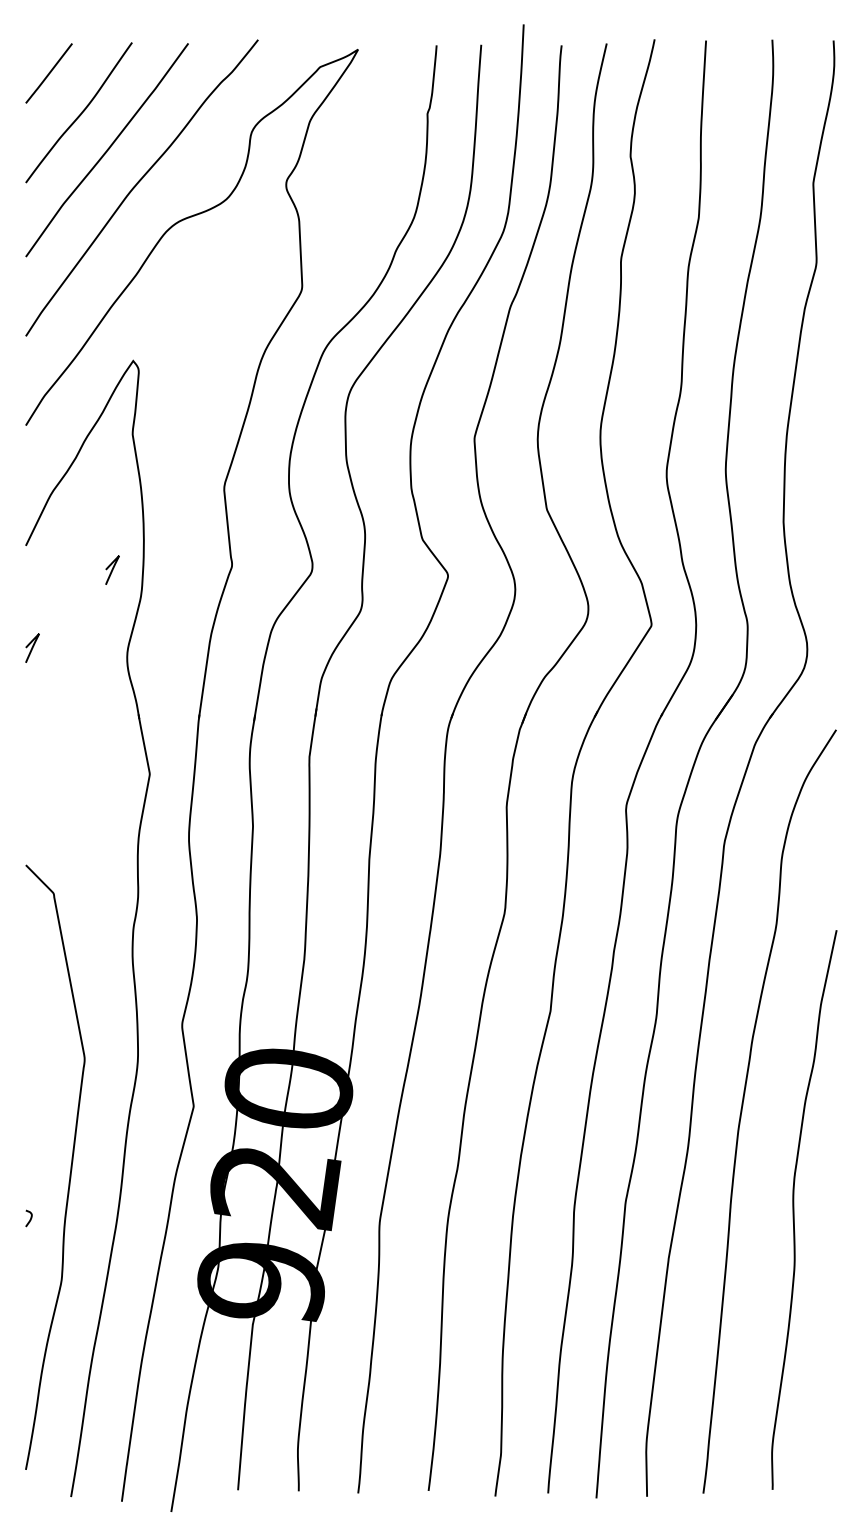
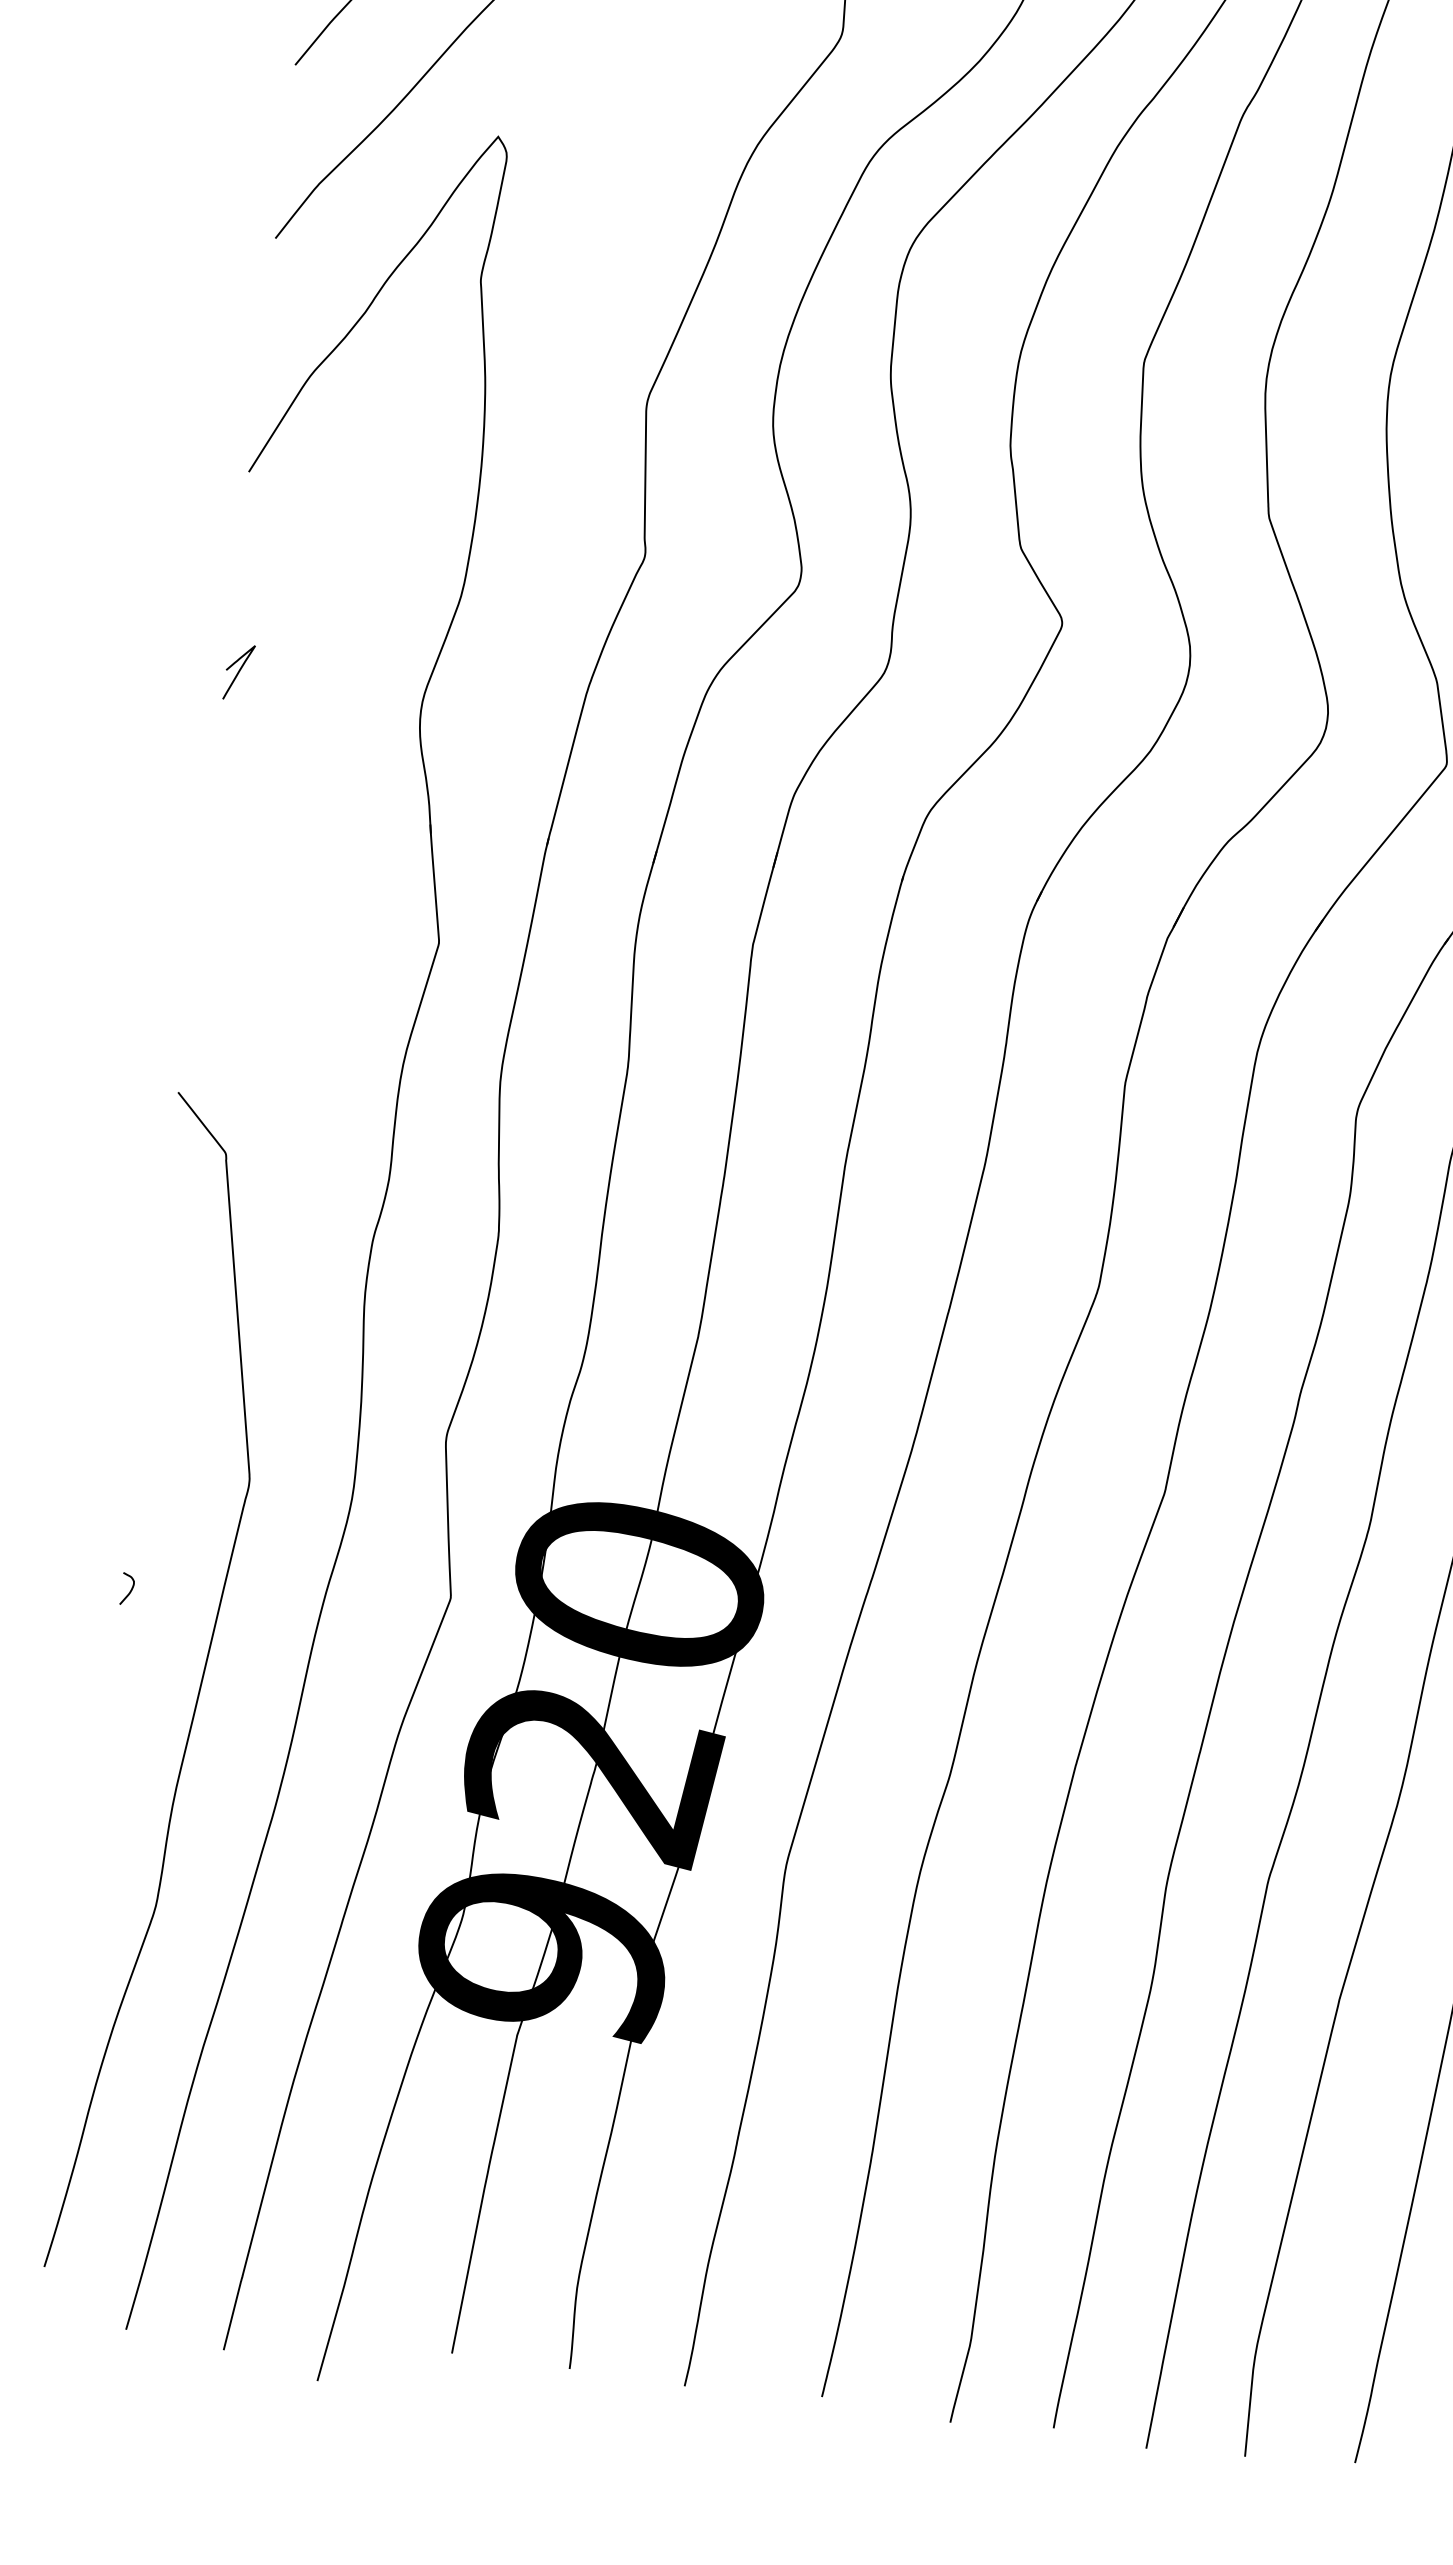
curve: (112, 569) -> (411, 537), removed
curve: (29, 1219) -> (128, 1591), moved

